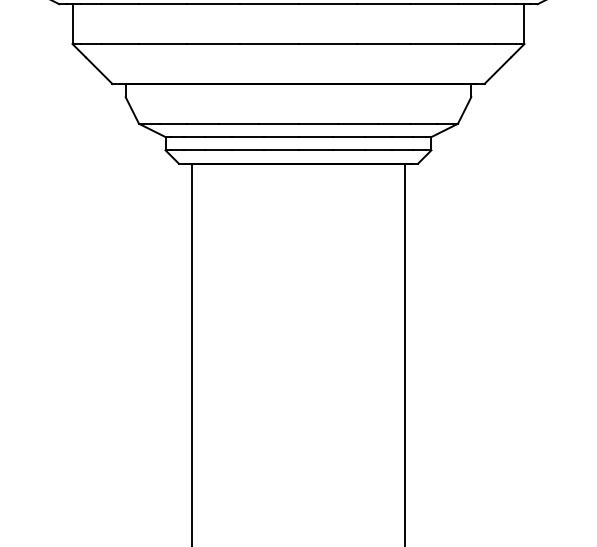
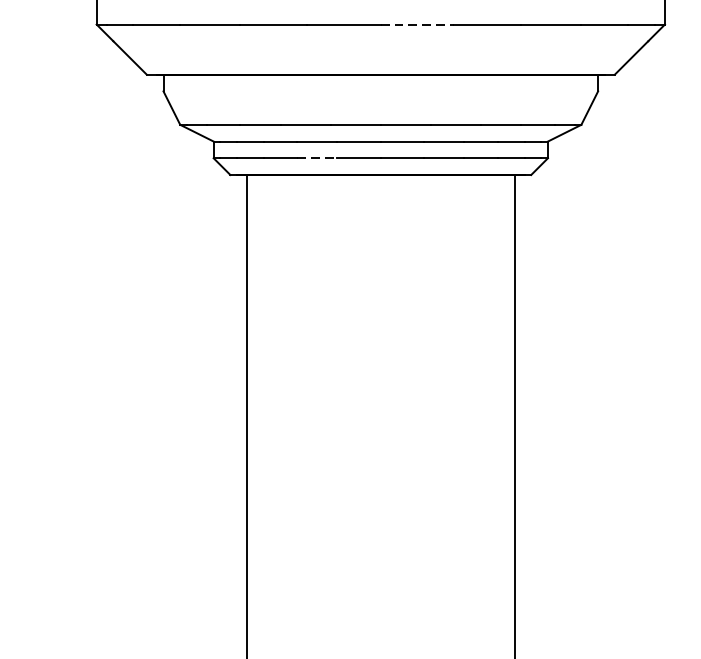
line: (328, 44) -> (418, 25), solid -> dashed
line: (247, 150) -> (316, 158), solid -> dashed

